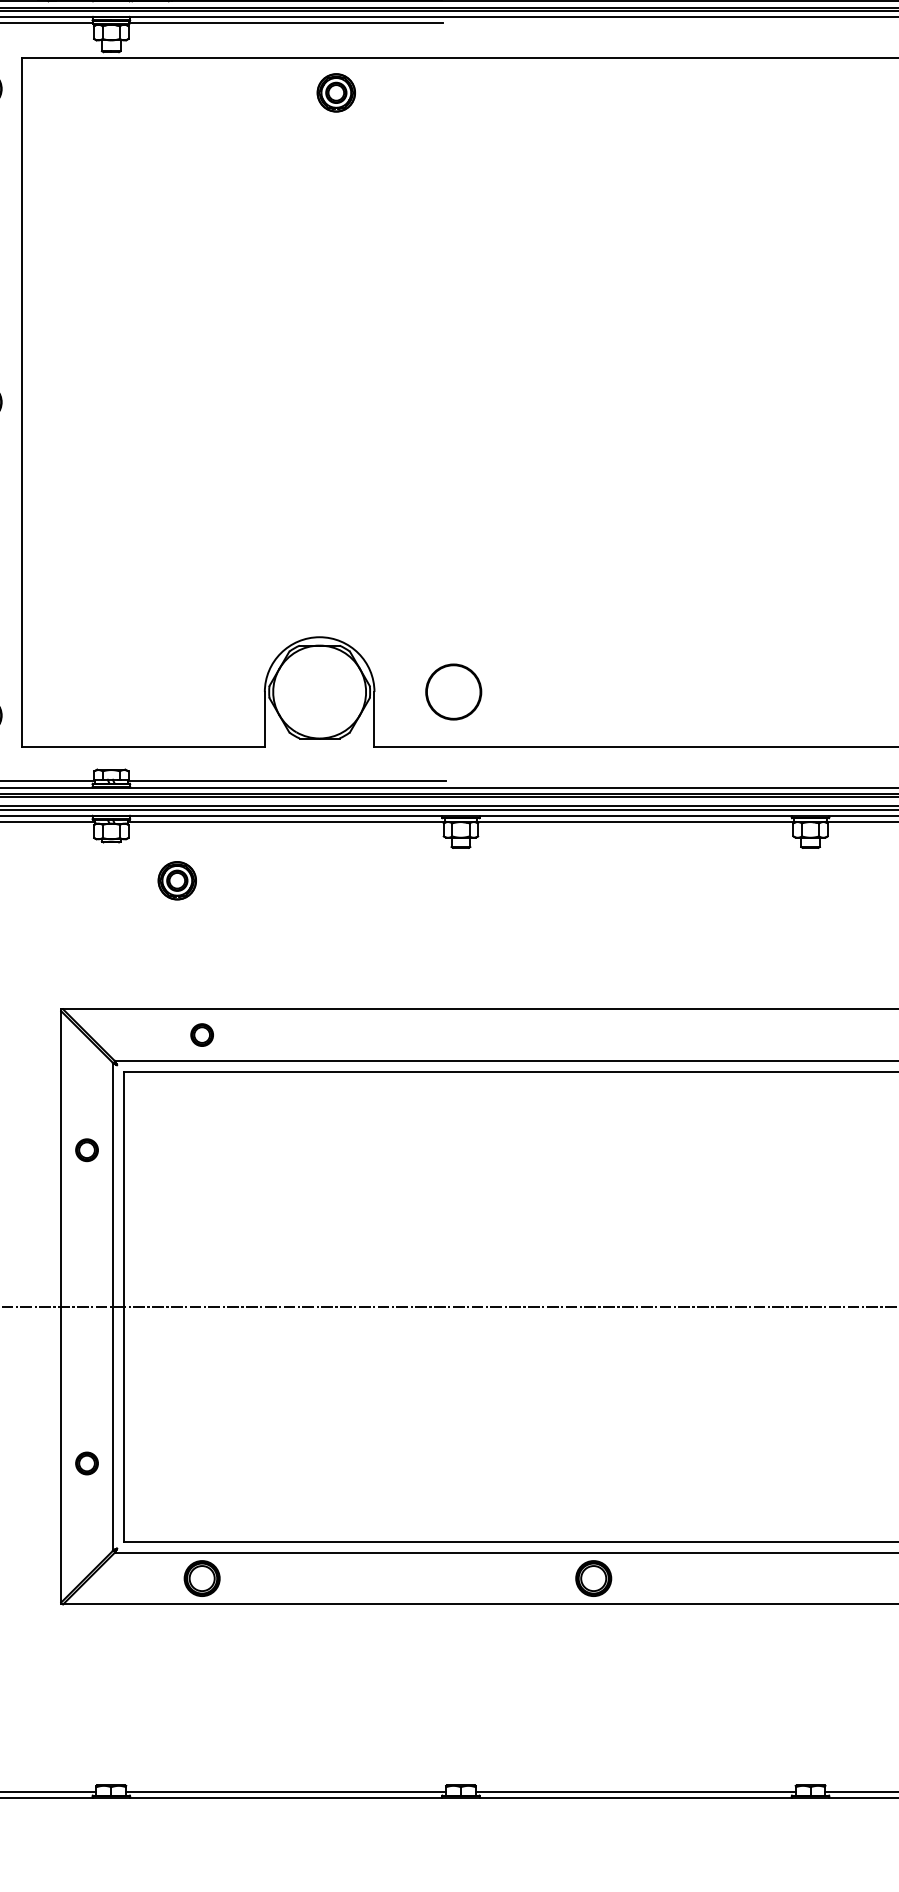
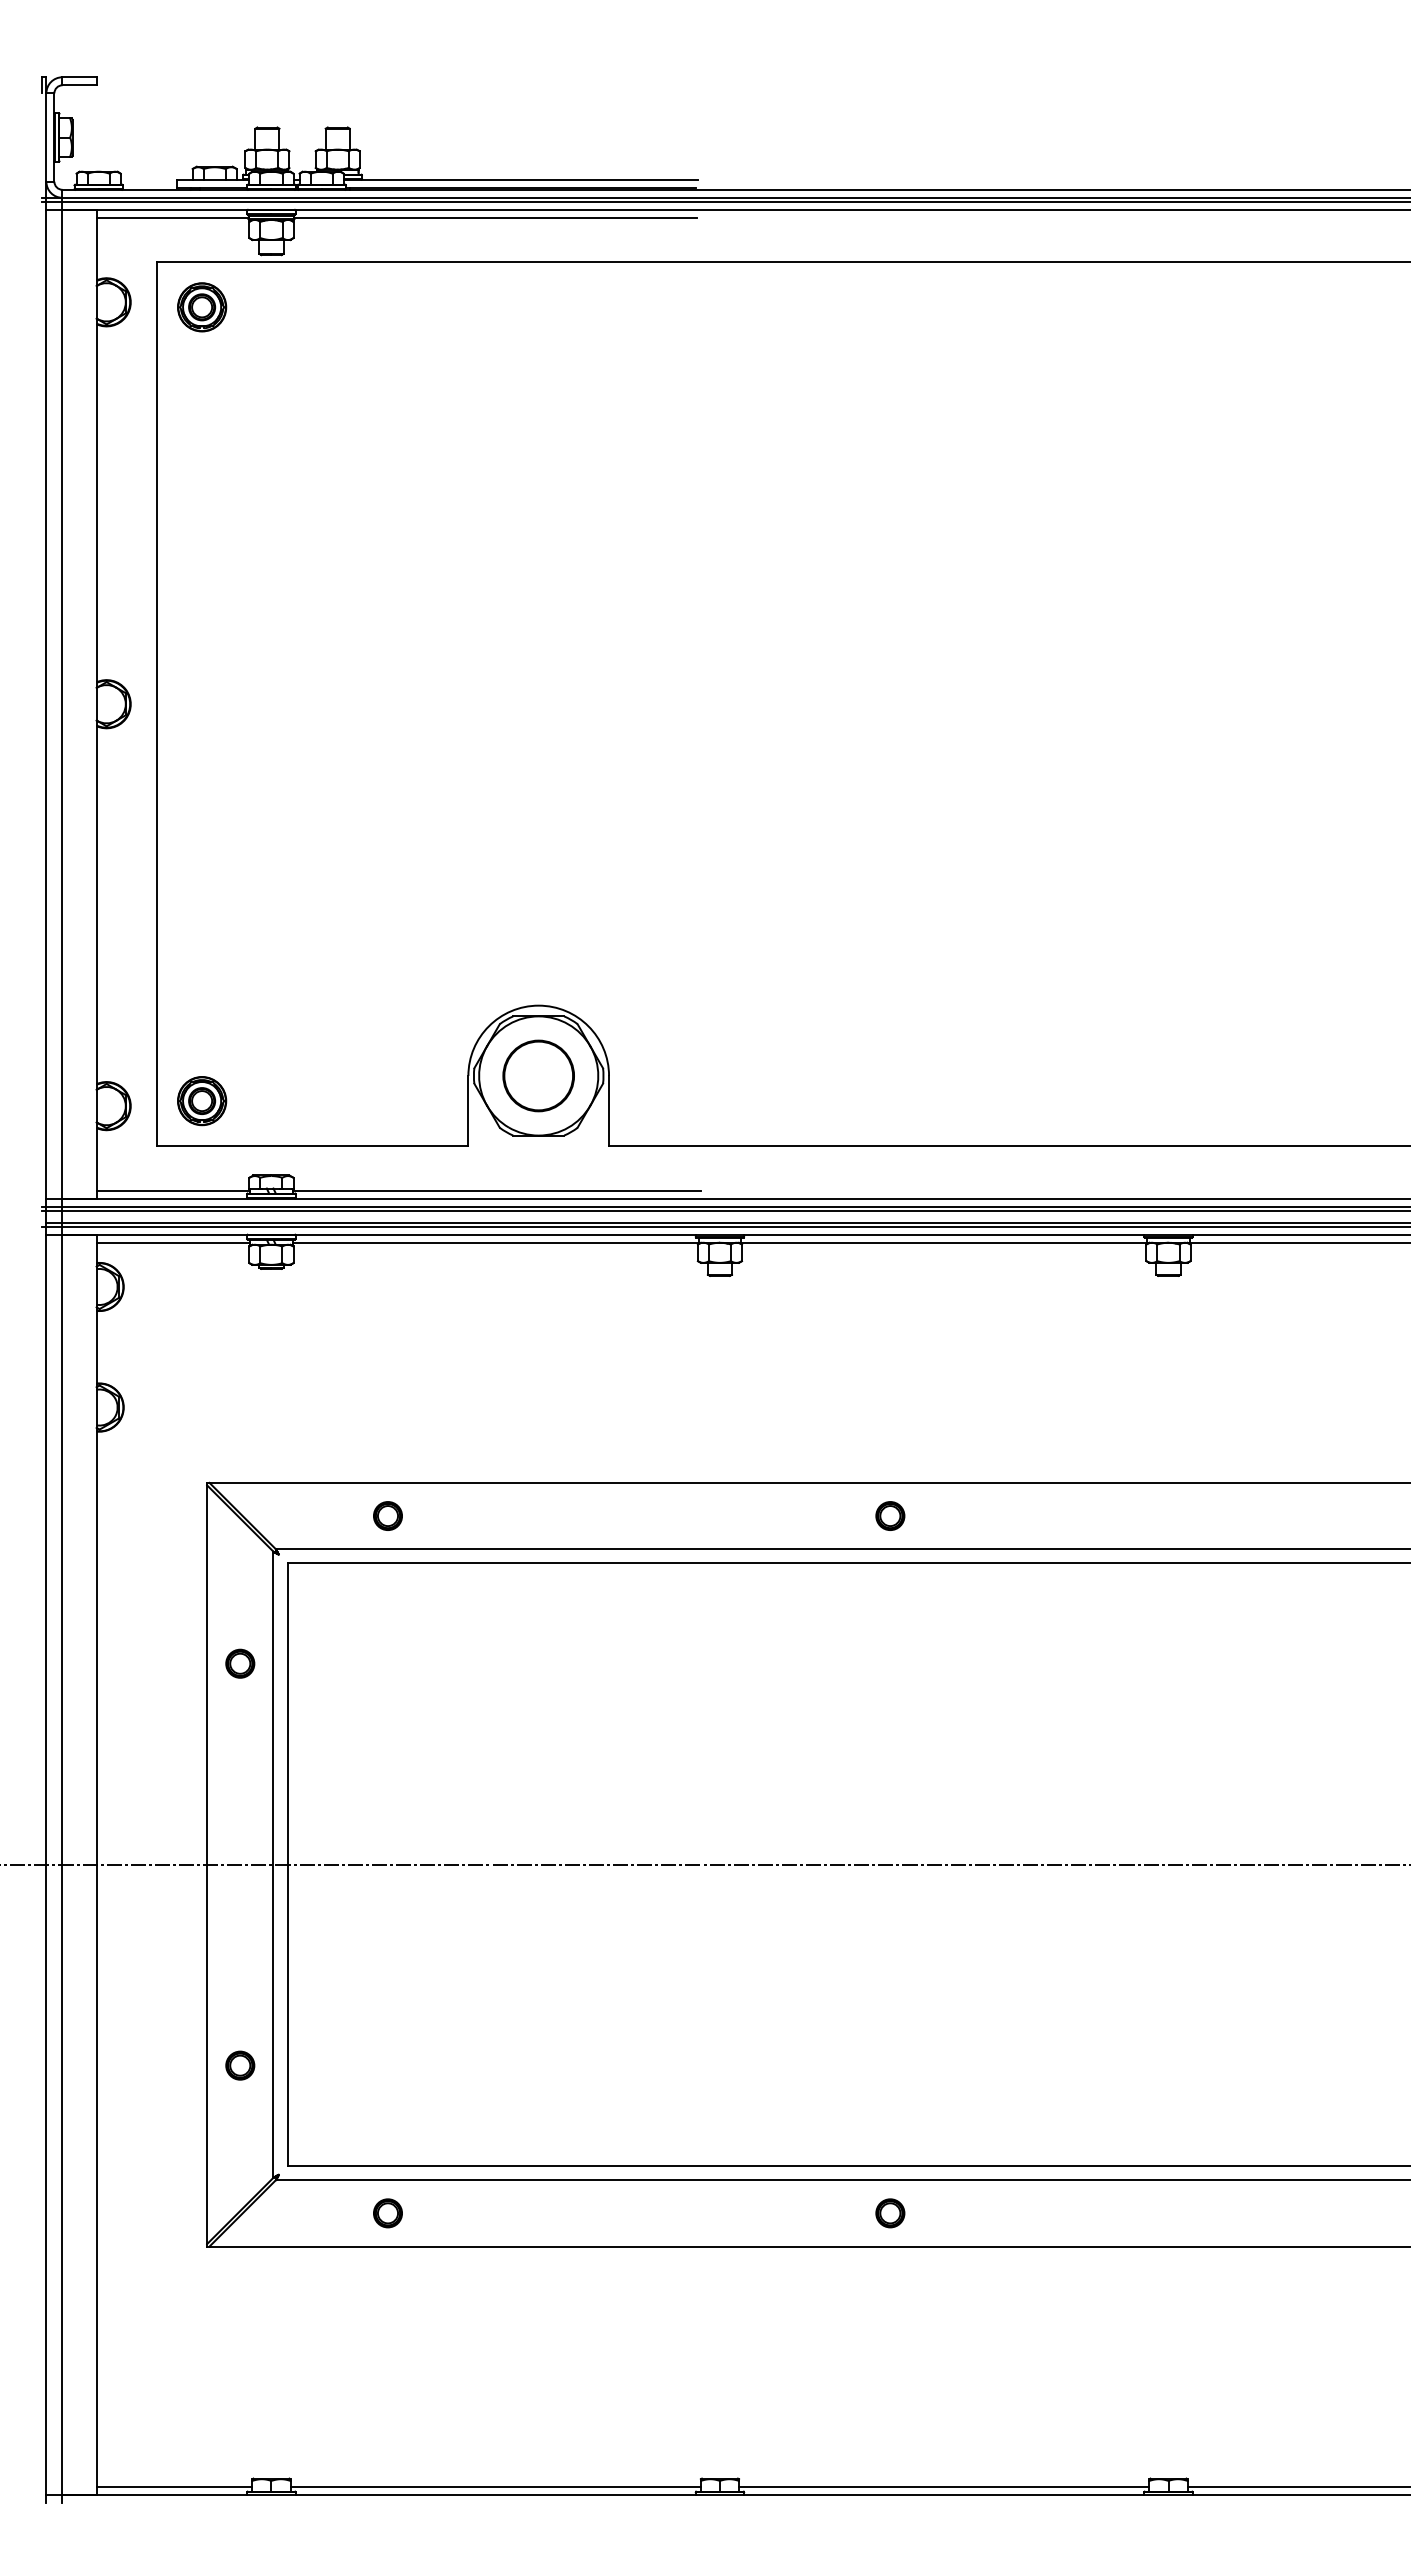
part: (336, 93) -> (202, 307), moved
part: (453, 691) -> (538, 1075), moved
part: (177, 881) -> (202, 1101), moved
part: (593, 1034) -> (890, 1515), added
part: (201, 1578) -> (387, 2213), size x0.62
part: (593, 1578) -> (890, 2213), size x0.62

